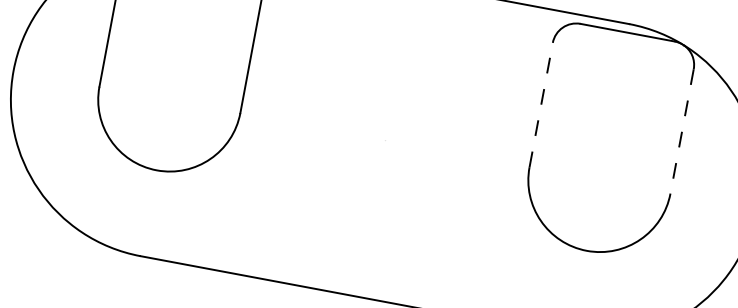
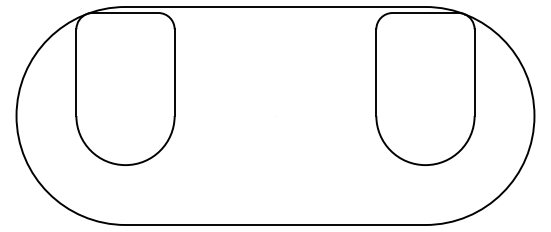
line: (541, 104) -> (376, 72), dashed -> solid
line: (681, 132) -> (474, 73), dashed -> solid

